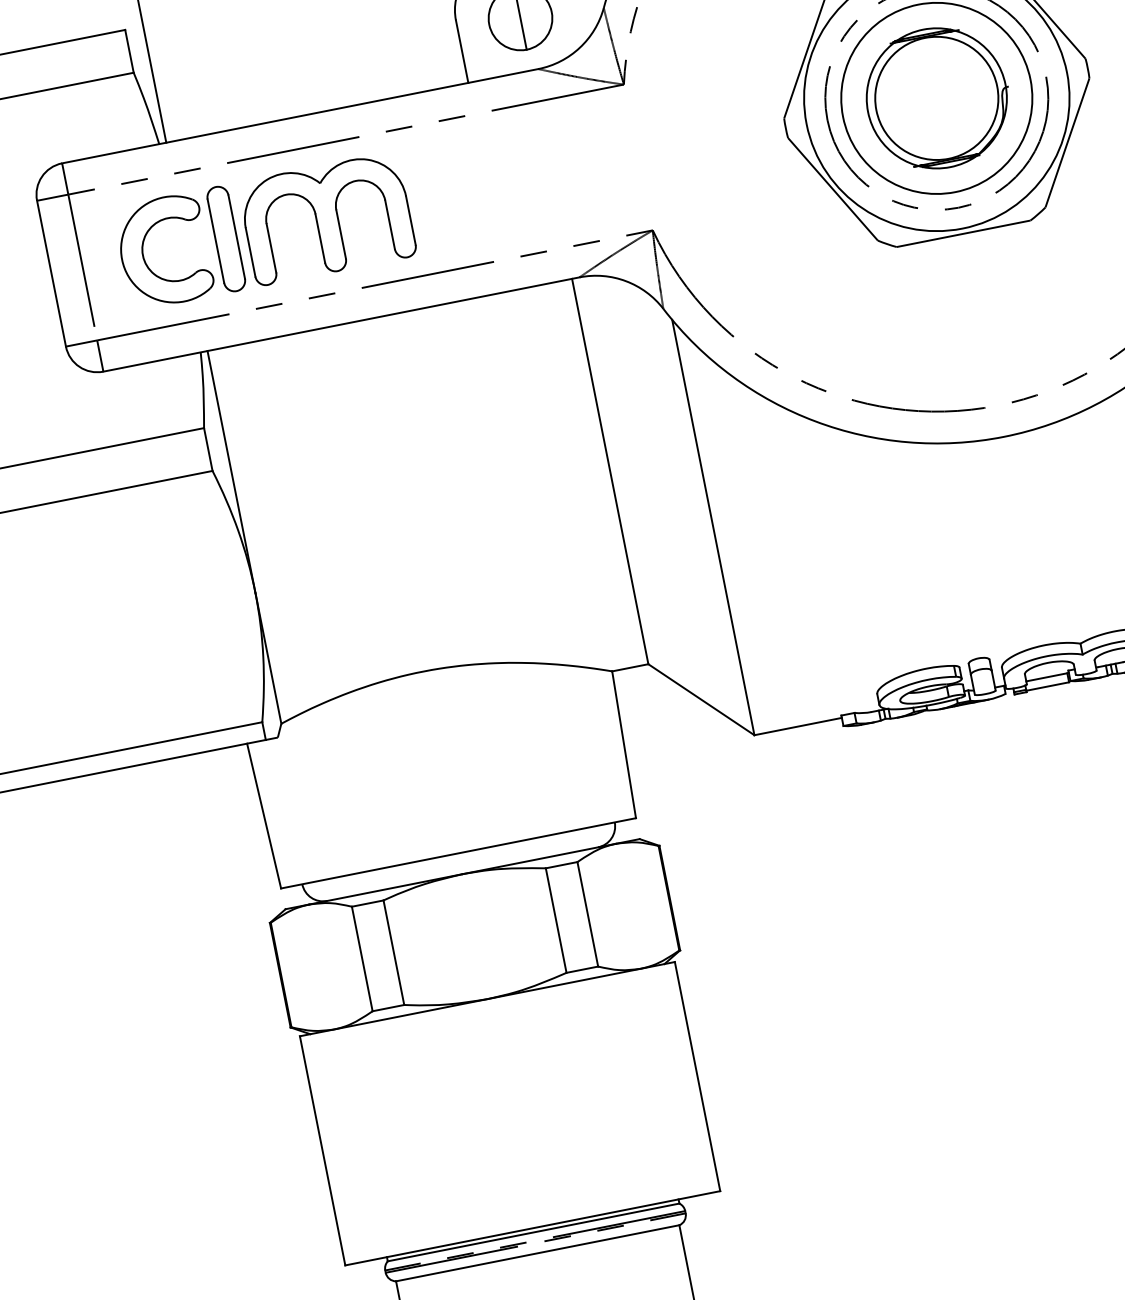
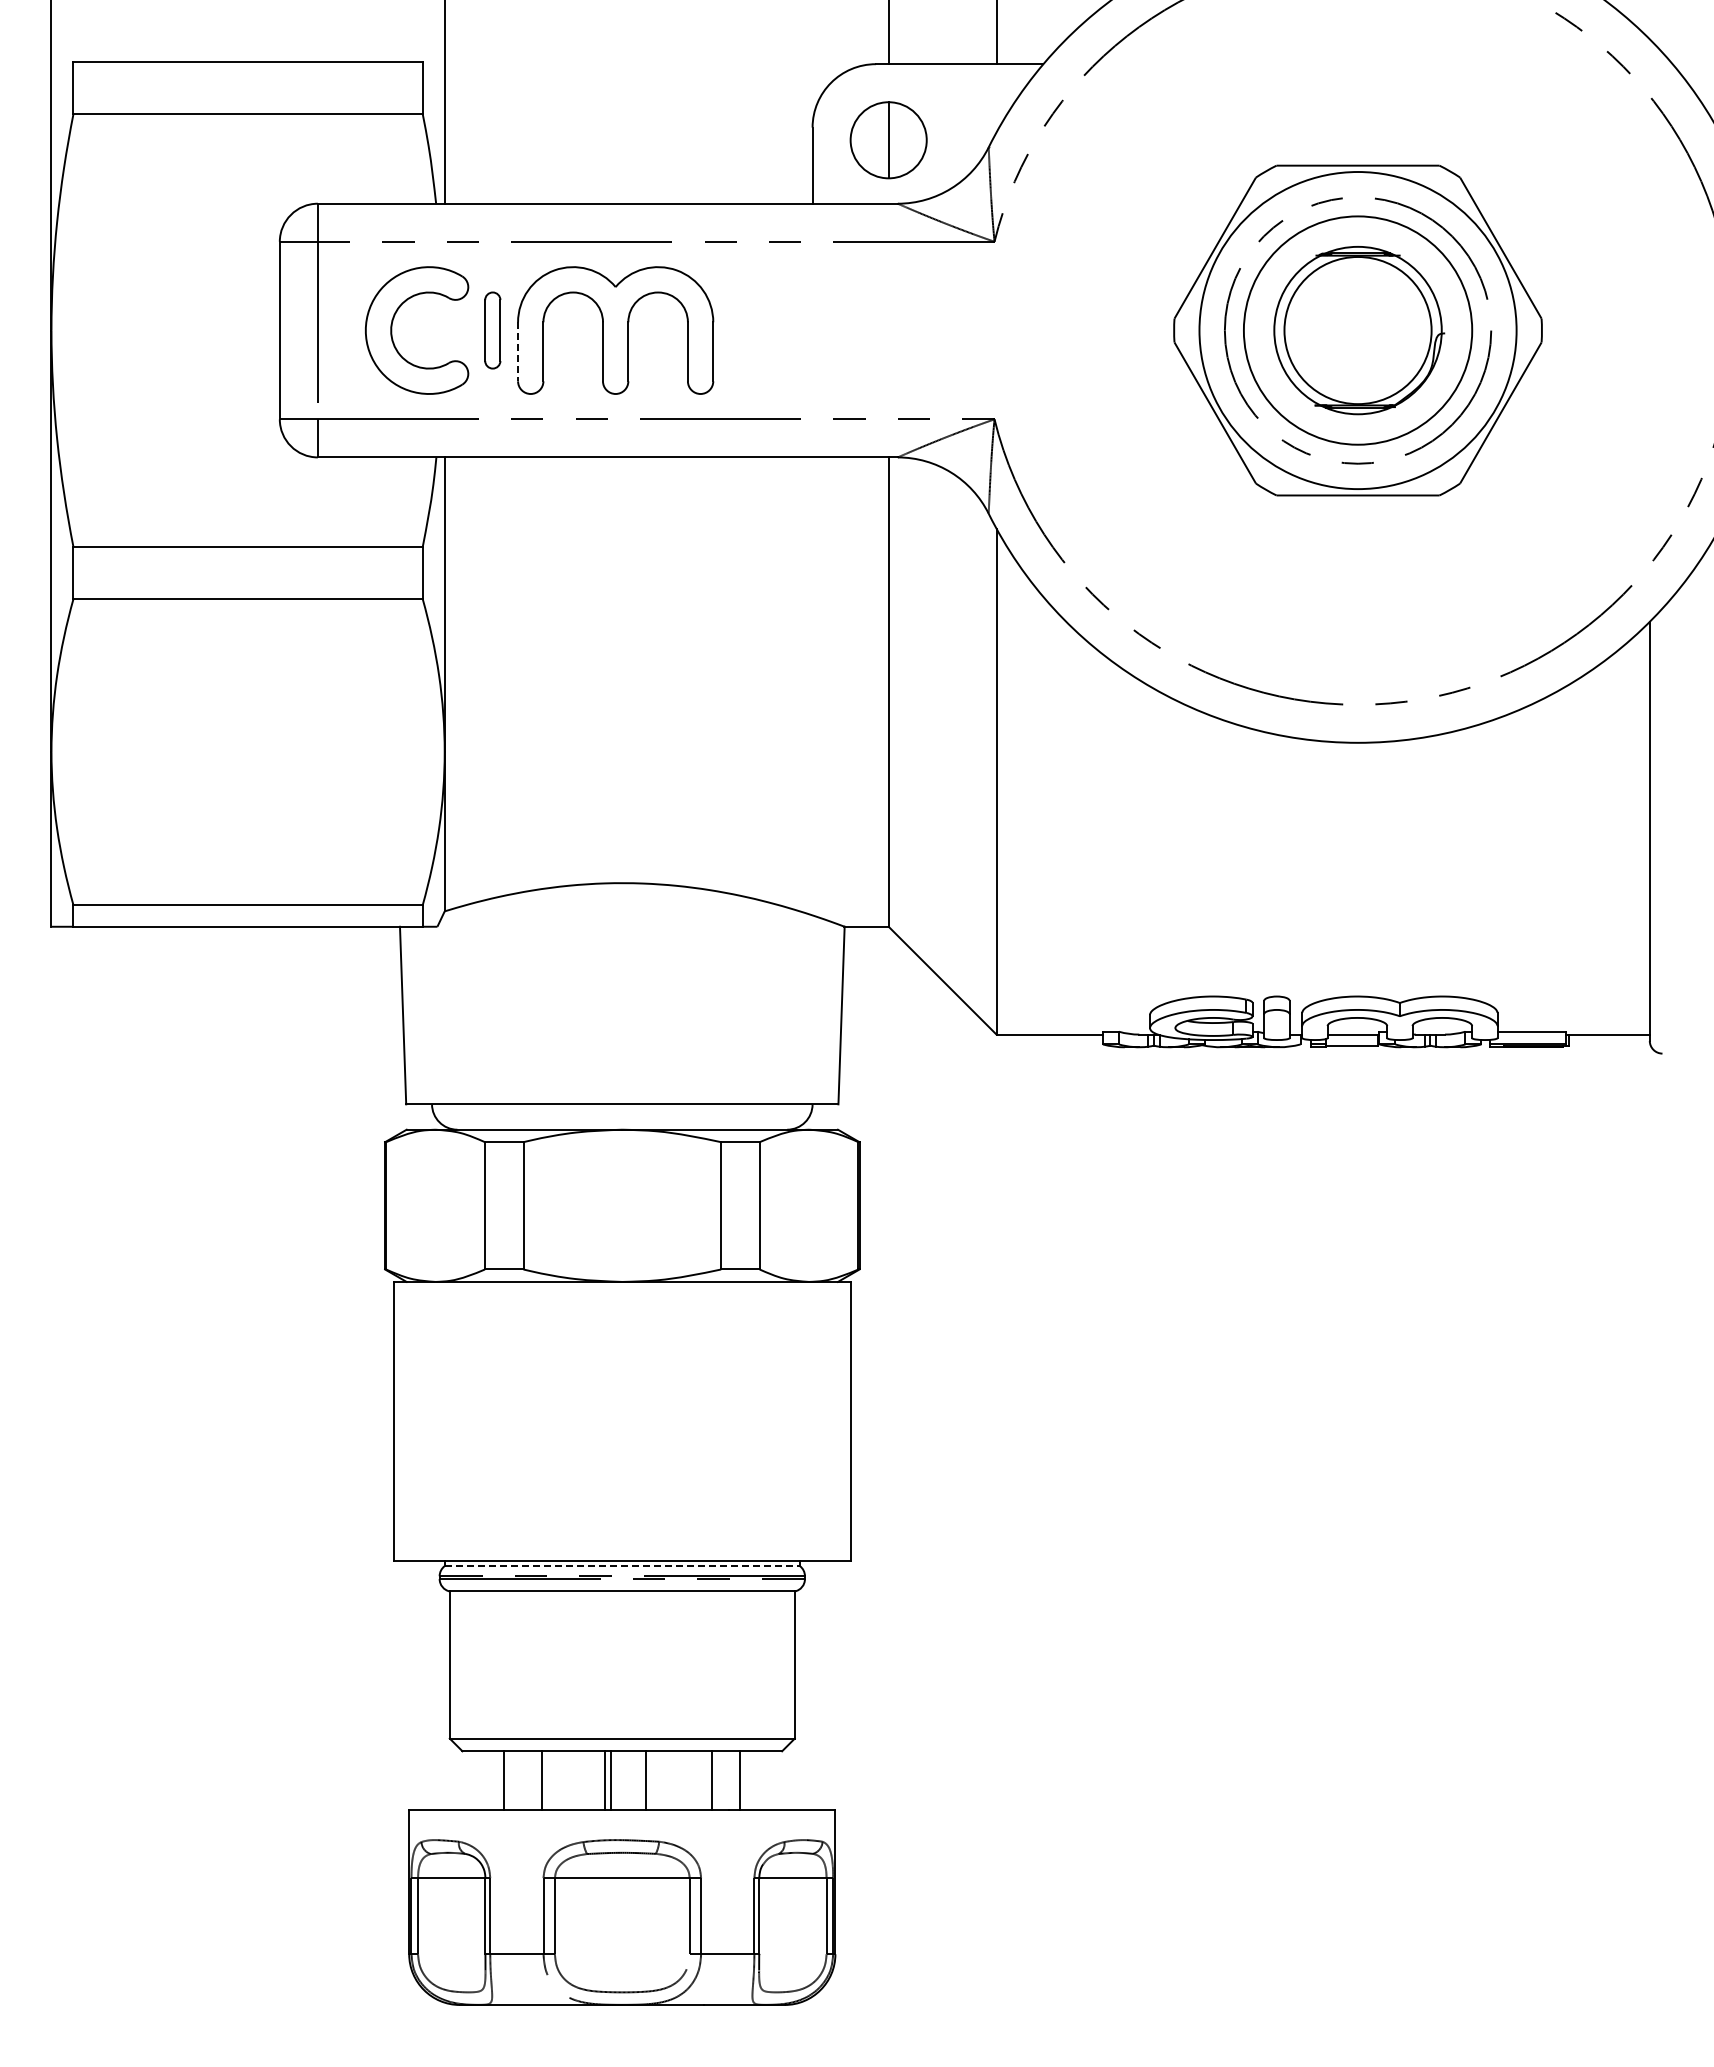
part: (226, 239) -> (492, 330), size x0.6
line: (250, 252) -> (518, 351), solid -> dashed
line: (533, 1232) -> (622, 1566), solid -> dashed

